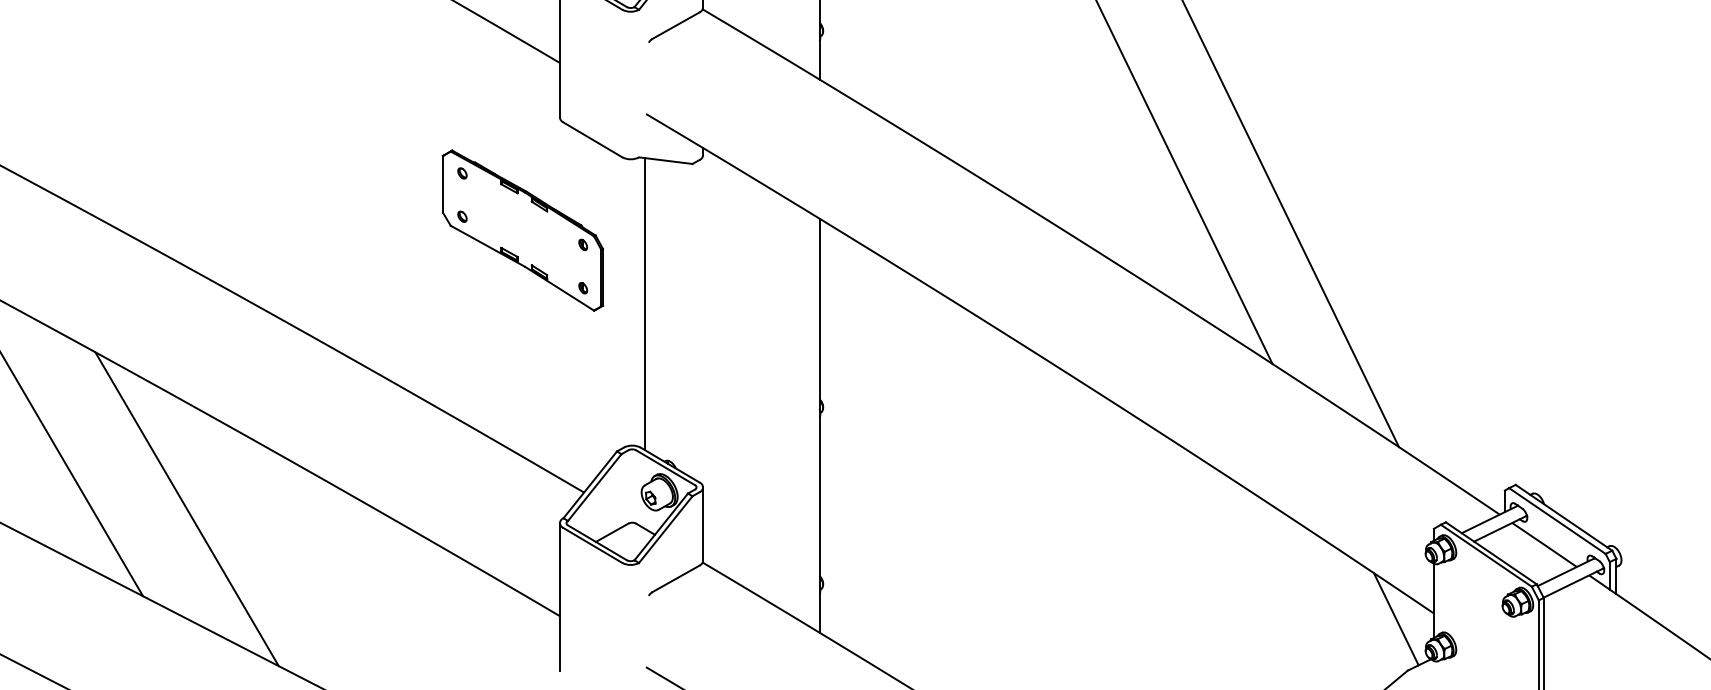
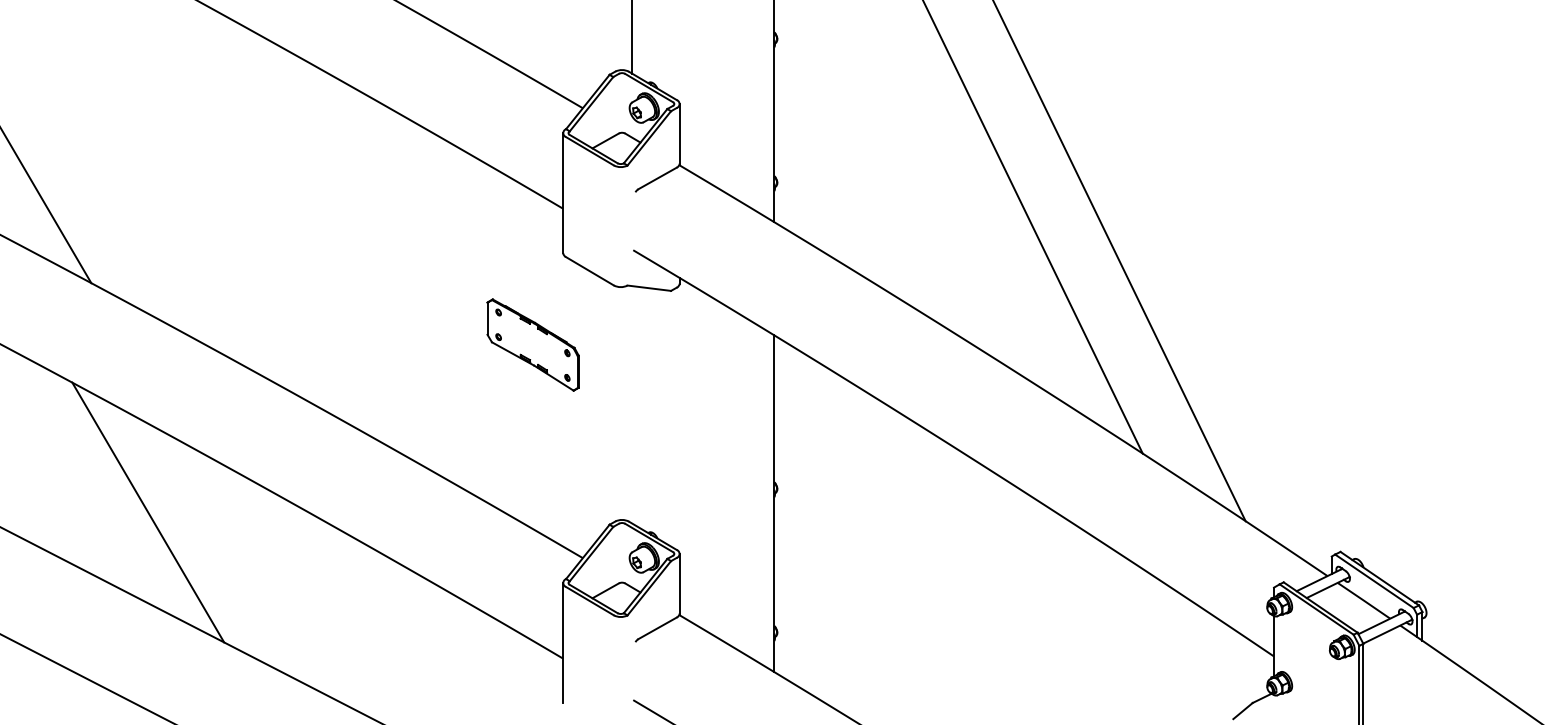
part: (522, 229) -> (532, 344), size x0.7
line: (645, 303) -> (632, 404), removed
line: (186, 508) -> (259, 571), removed
line: (1396, 618) -> (1243, 660), removed

